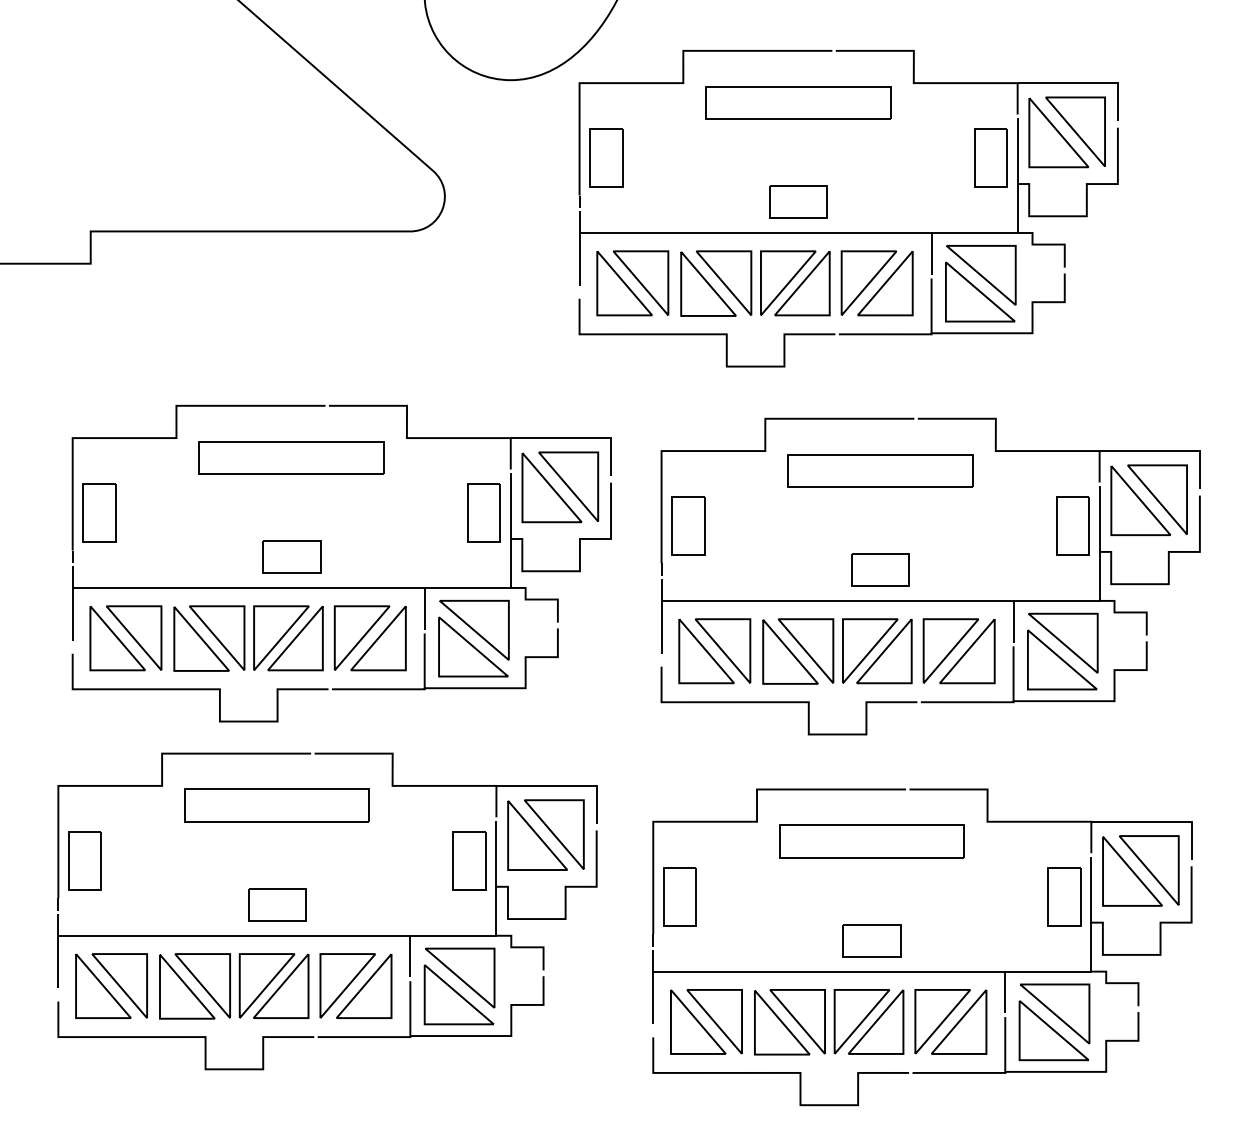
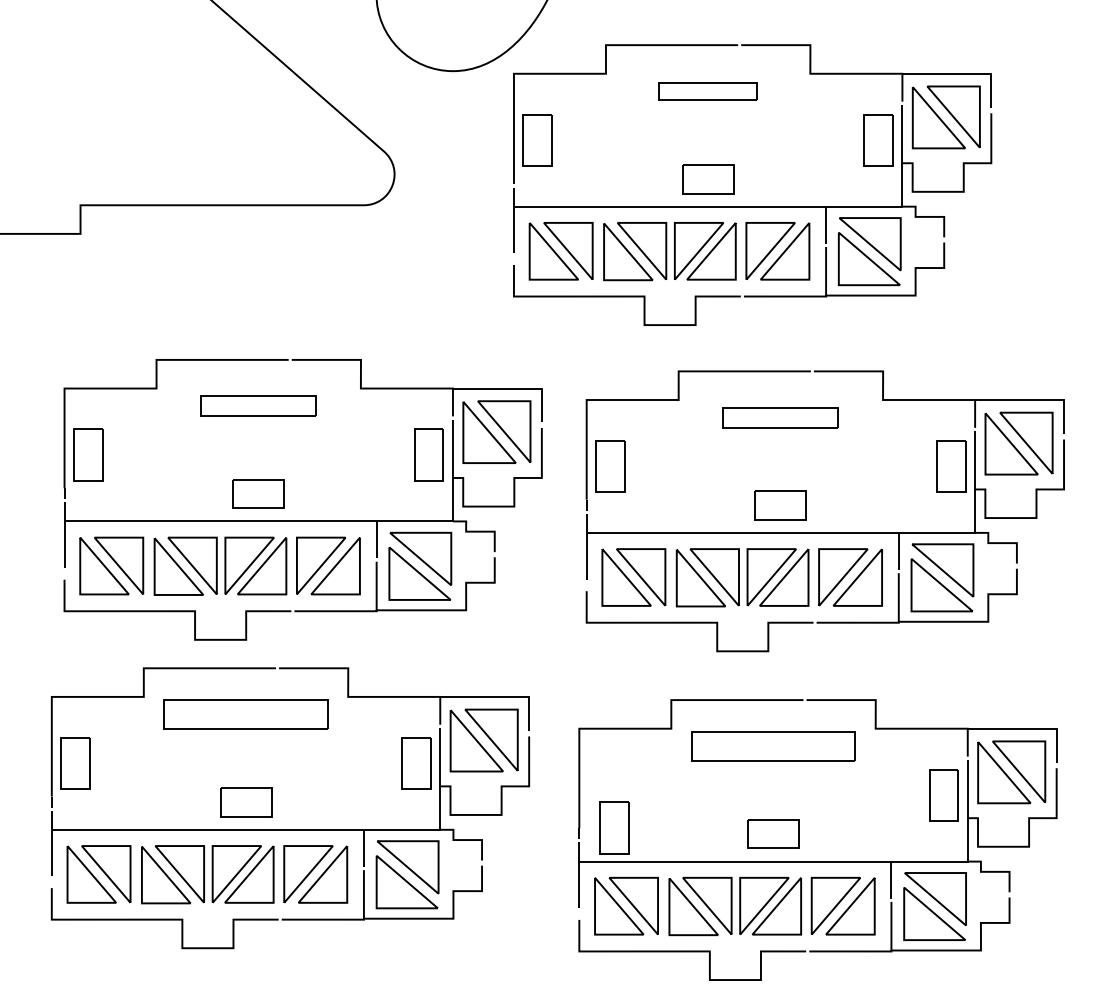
part: (798, 102) -> (708, 90), size x0.6
part: (291, 457) -> (258, 405), size x0.7
part: (880, 470) -> (780, 417), size x0.7
part: (679, 896) -> (614, 827), moved

